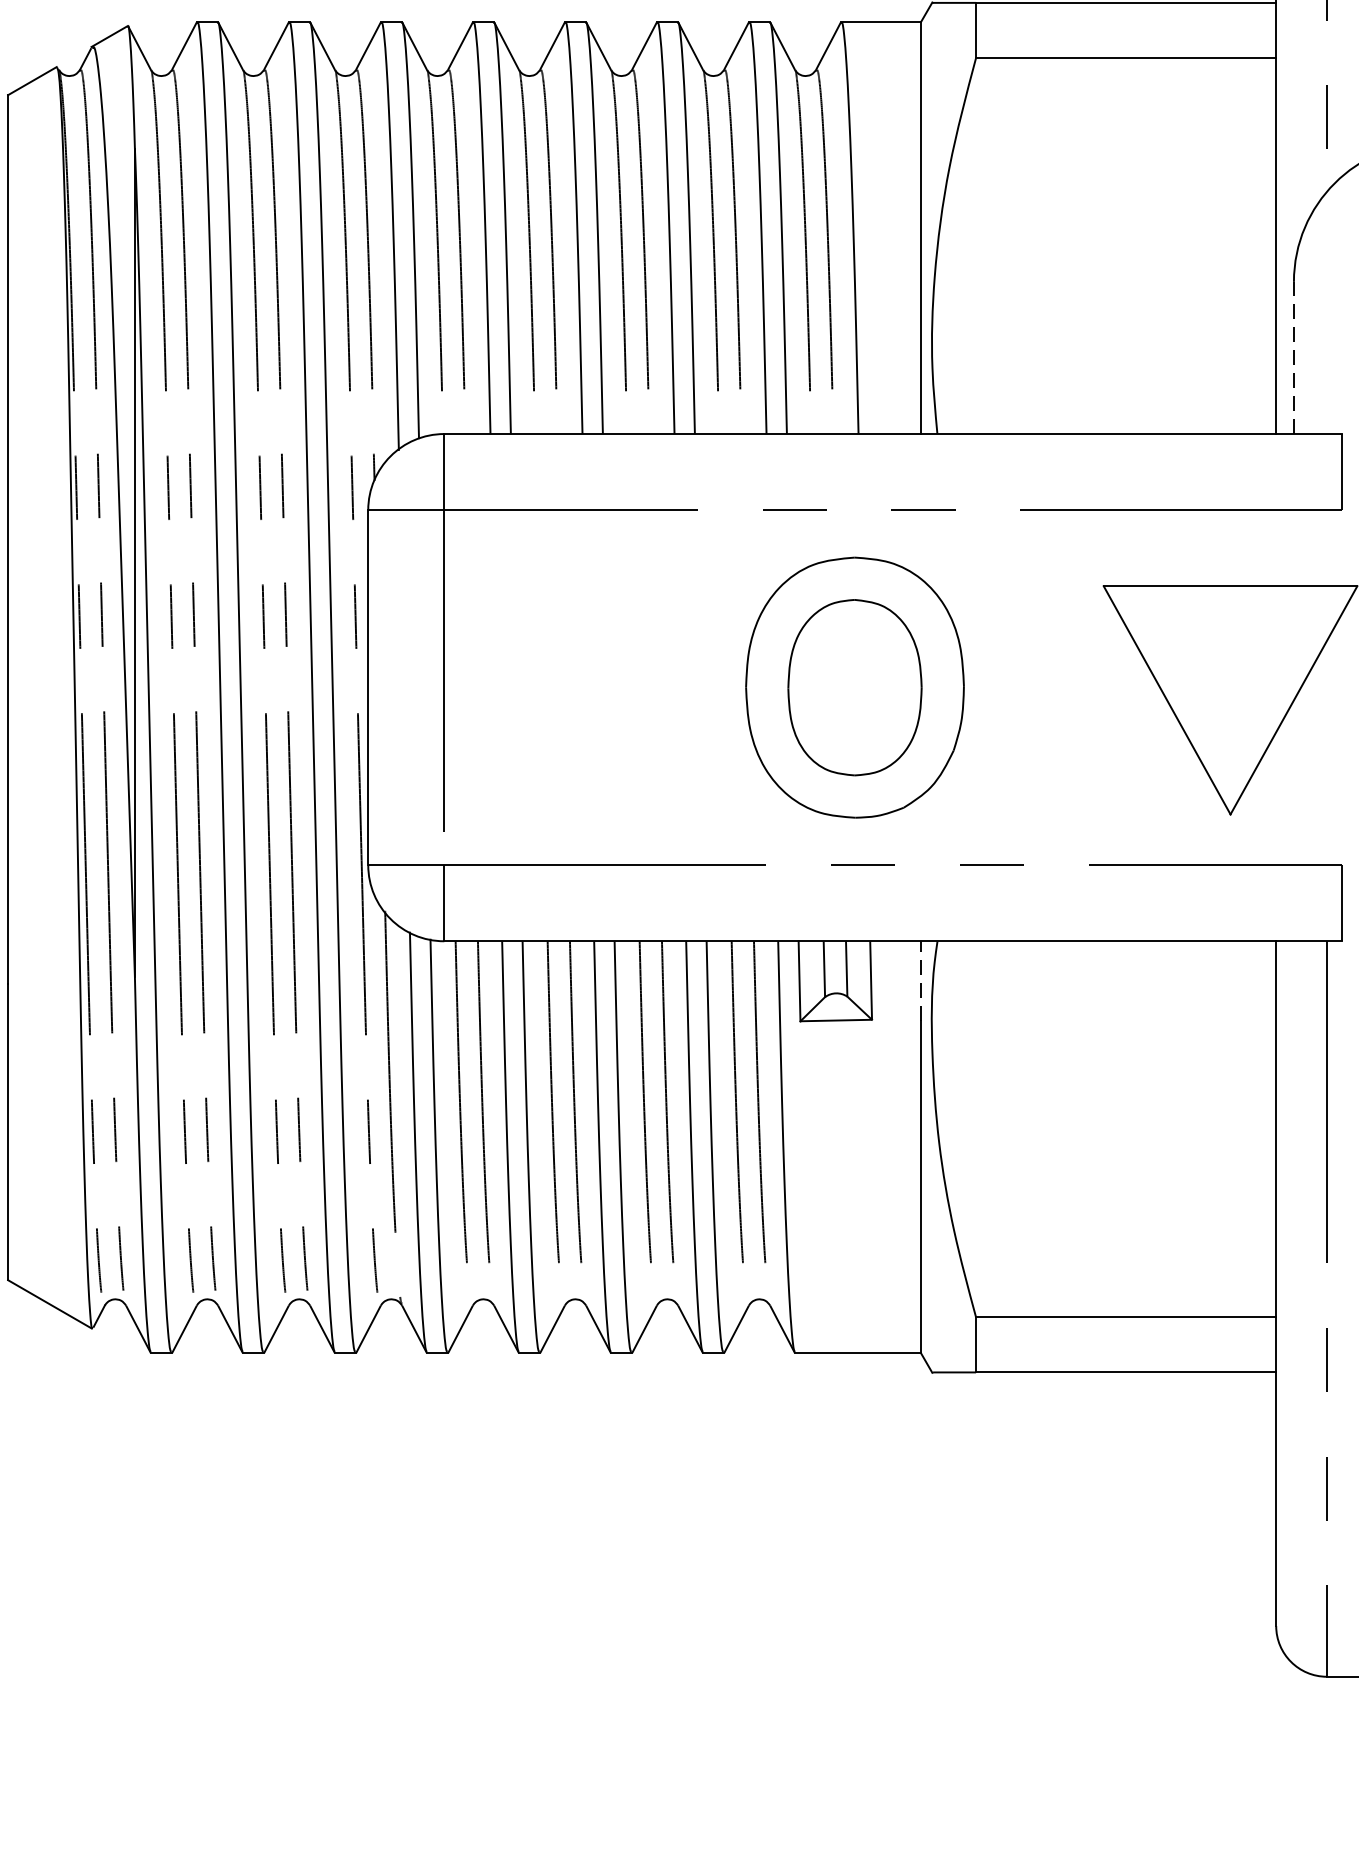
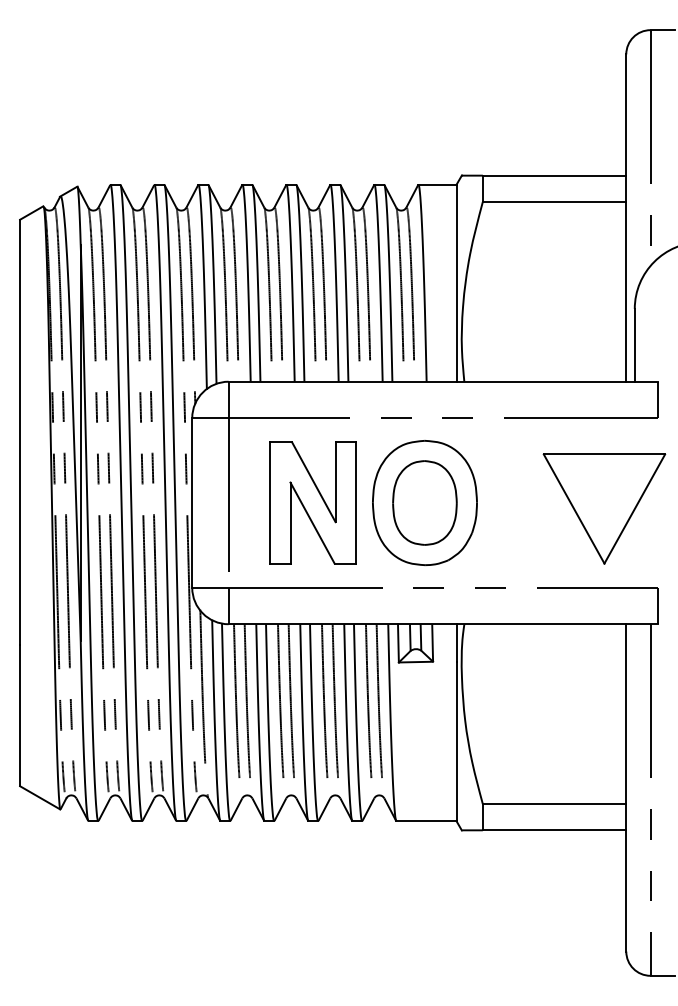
line: (1293, 356) -> (634, 344), dashed -> solid
part: (619, 686) -> (312, 502), added
line: (921, 981) -> (456, 643), dashed -> solid

